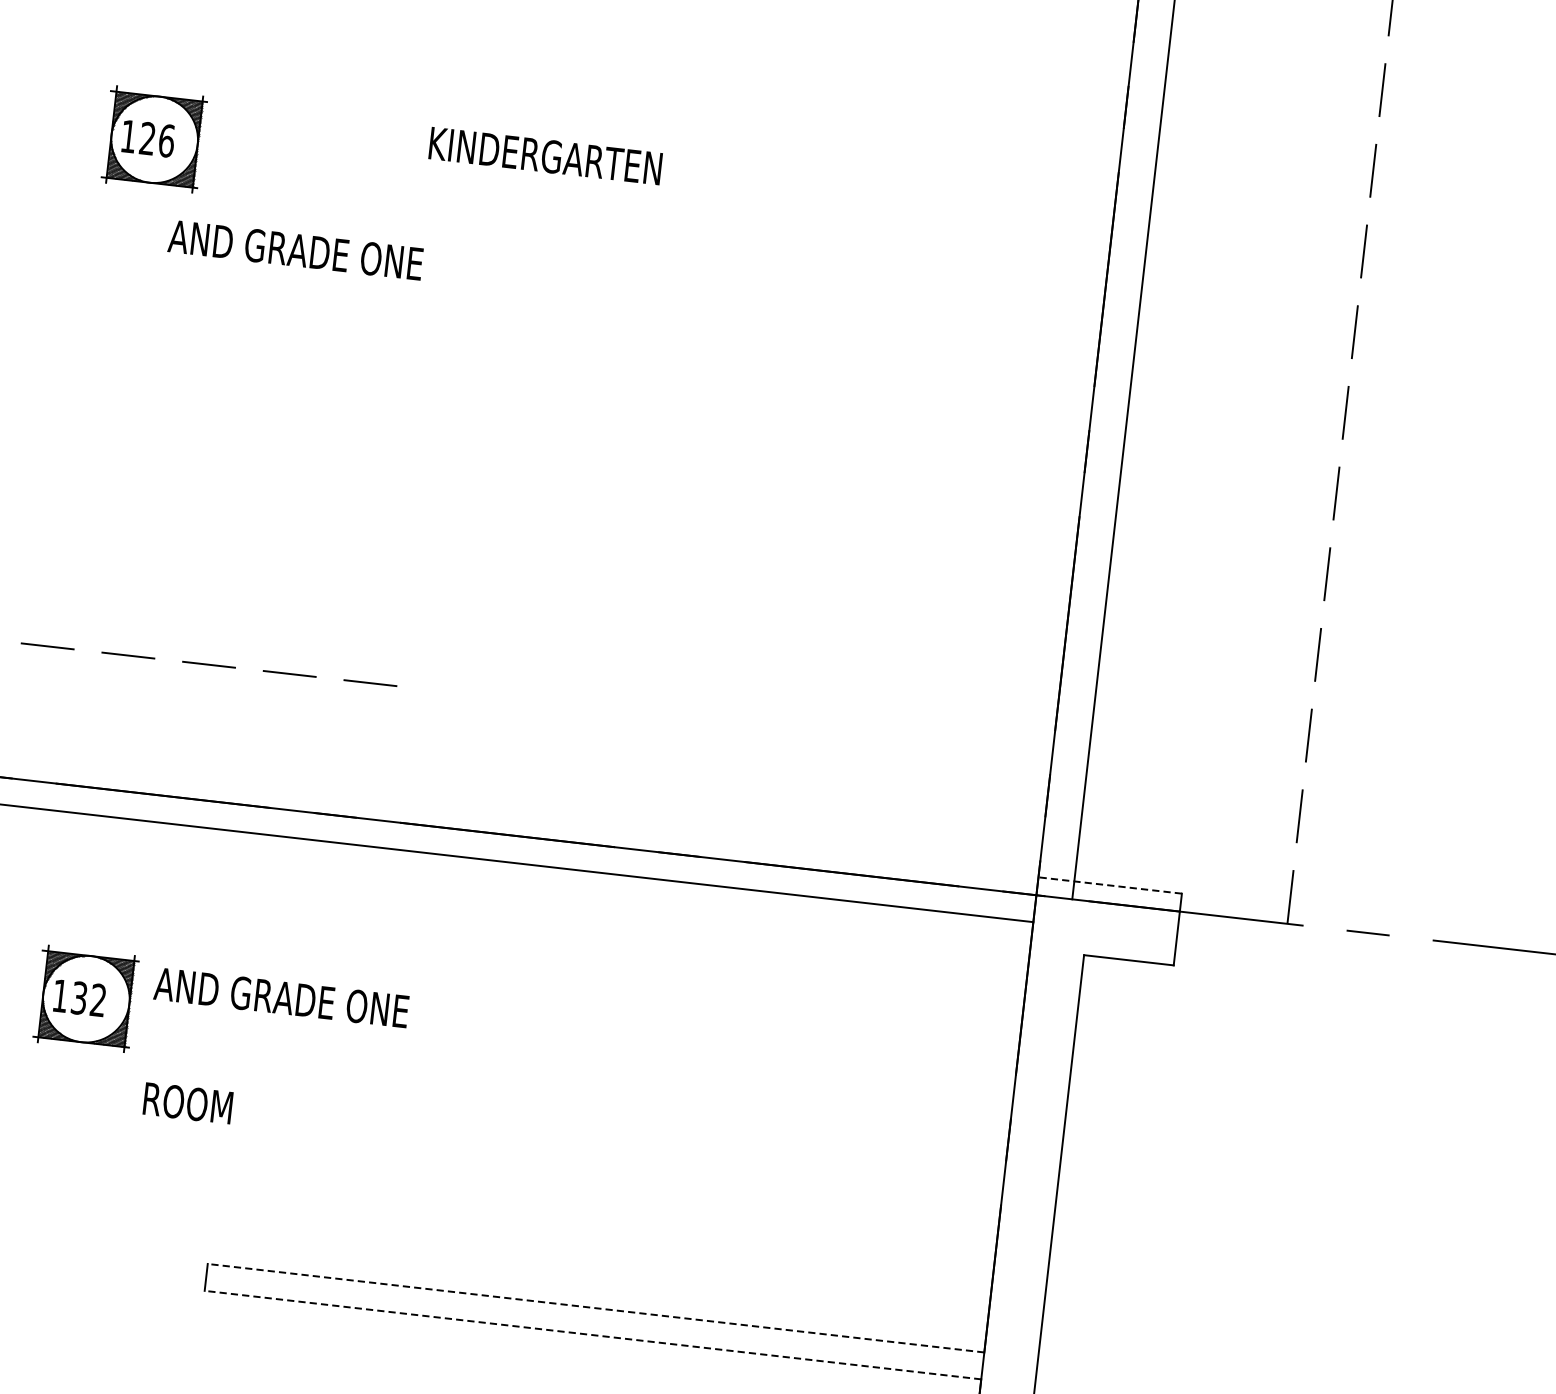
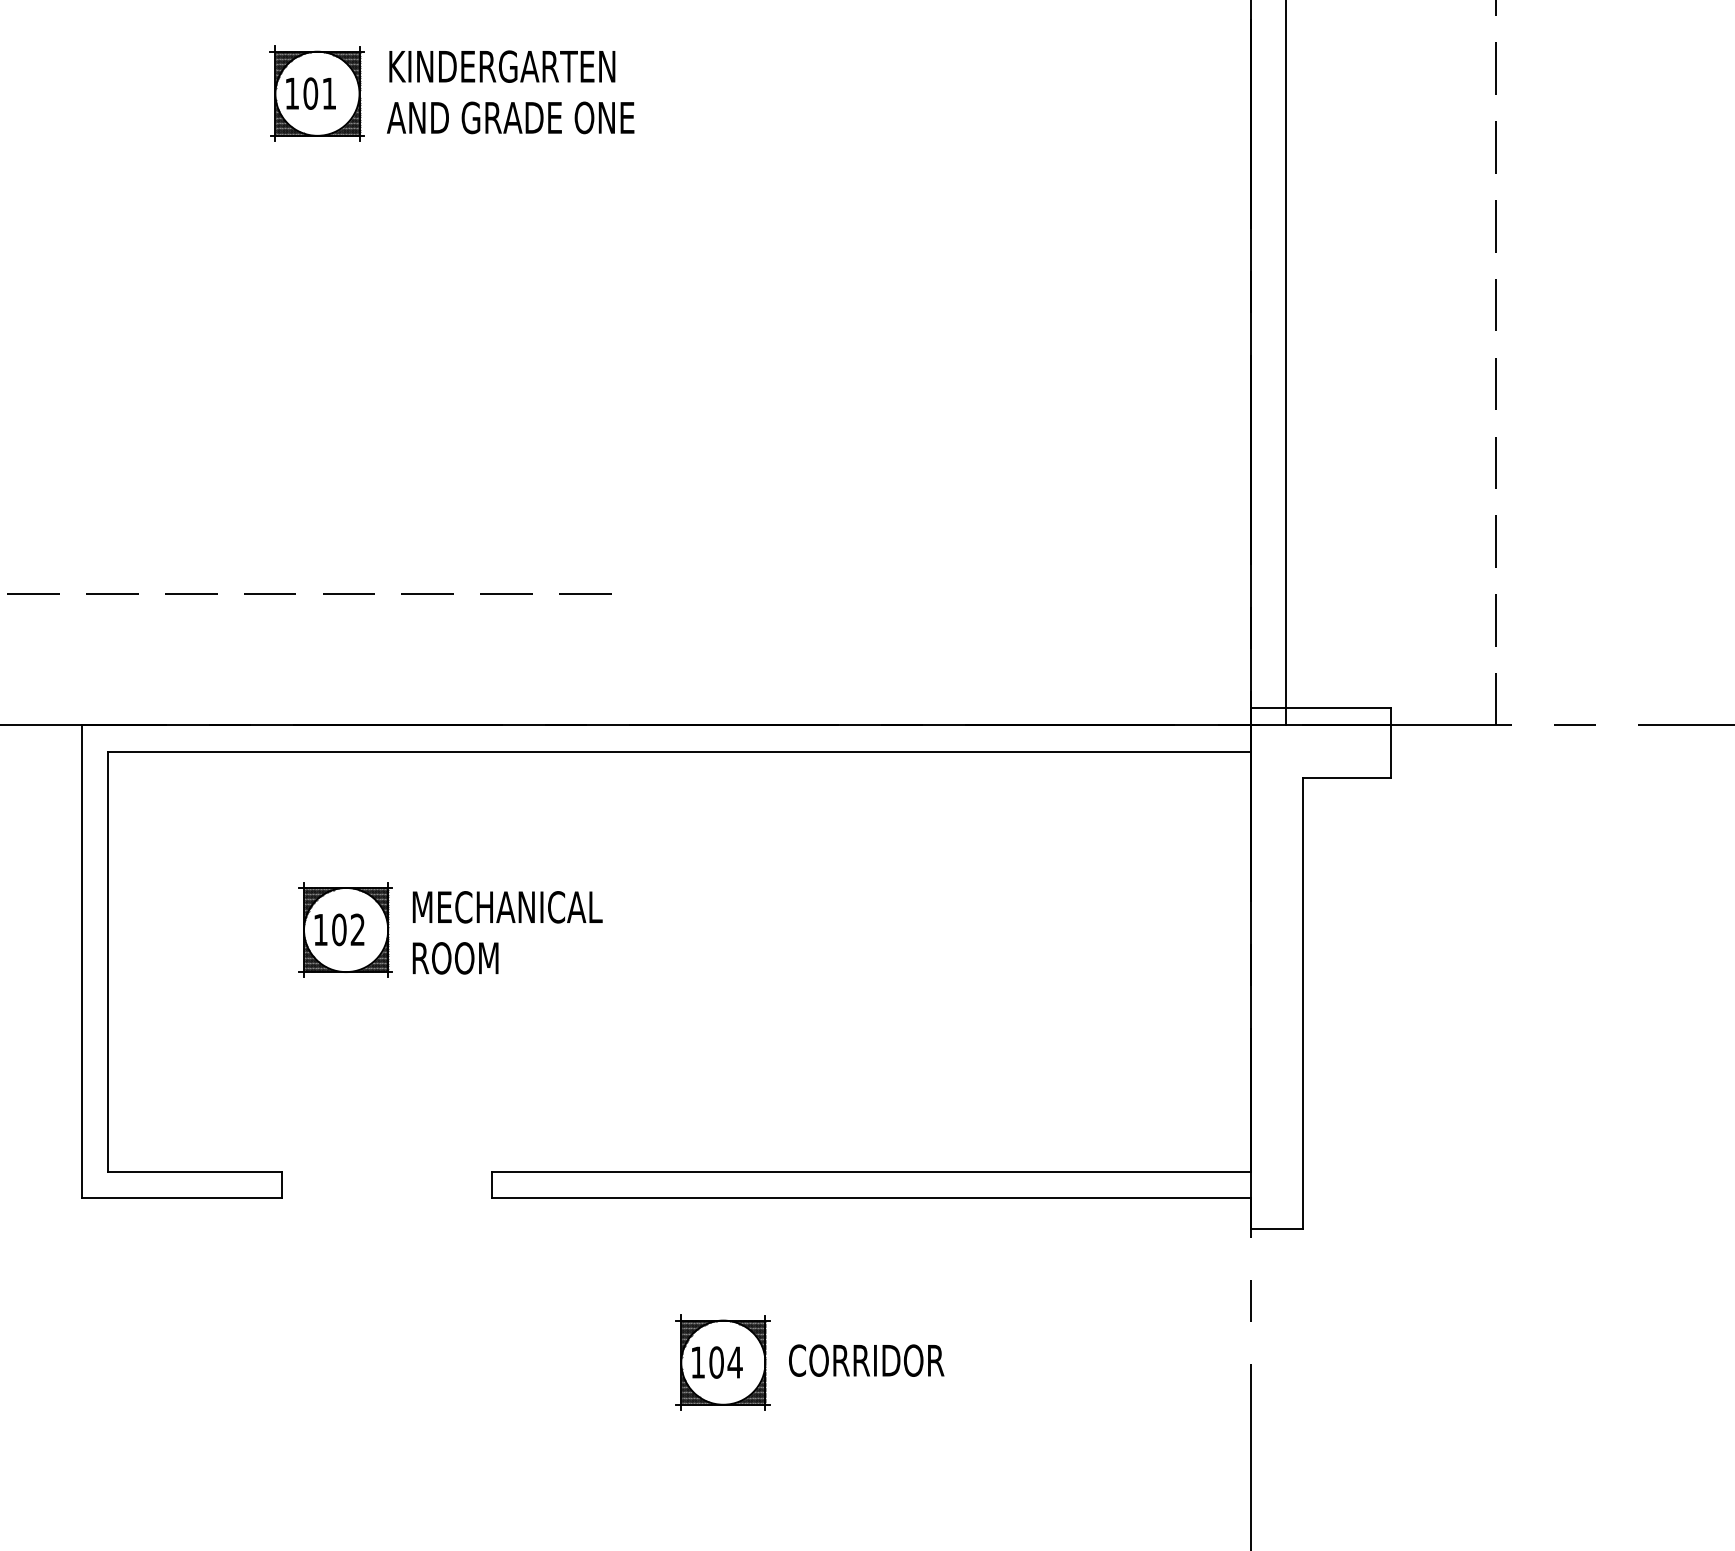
text: (156, 139) -> (319, 93), 126 -> 101
text: (545, 155) -> (502, 66), moved
text: (295, 249) -> (510, 117), moved
line: (1109, 884) -> (1320, 707), dashed -> solid
text: (79, 997) -> (339, 929), 132 -> 102
text: (280, 997) -> (533, 907), AND GRADE ONE -> MECHANICAL
text: (187, 1103) -> (455, 958), moved
line: (595, 1308) -> (871, 1172), dashed -> solid
line: (592, 1335) -> (871, 1198), dashed -> solid

